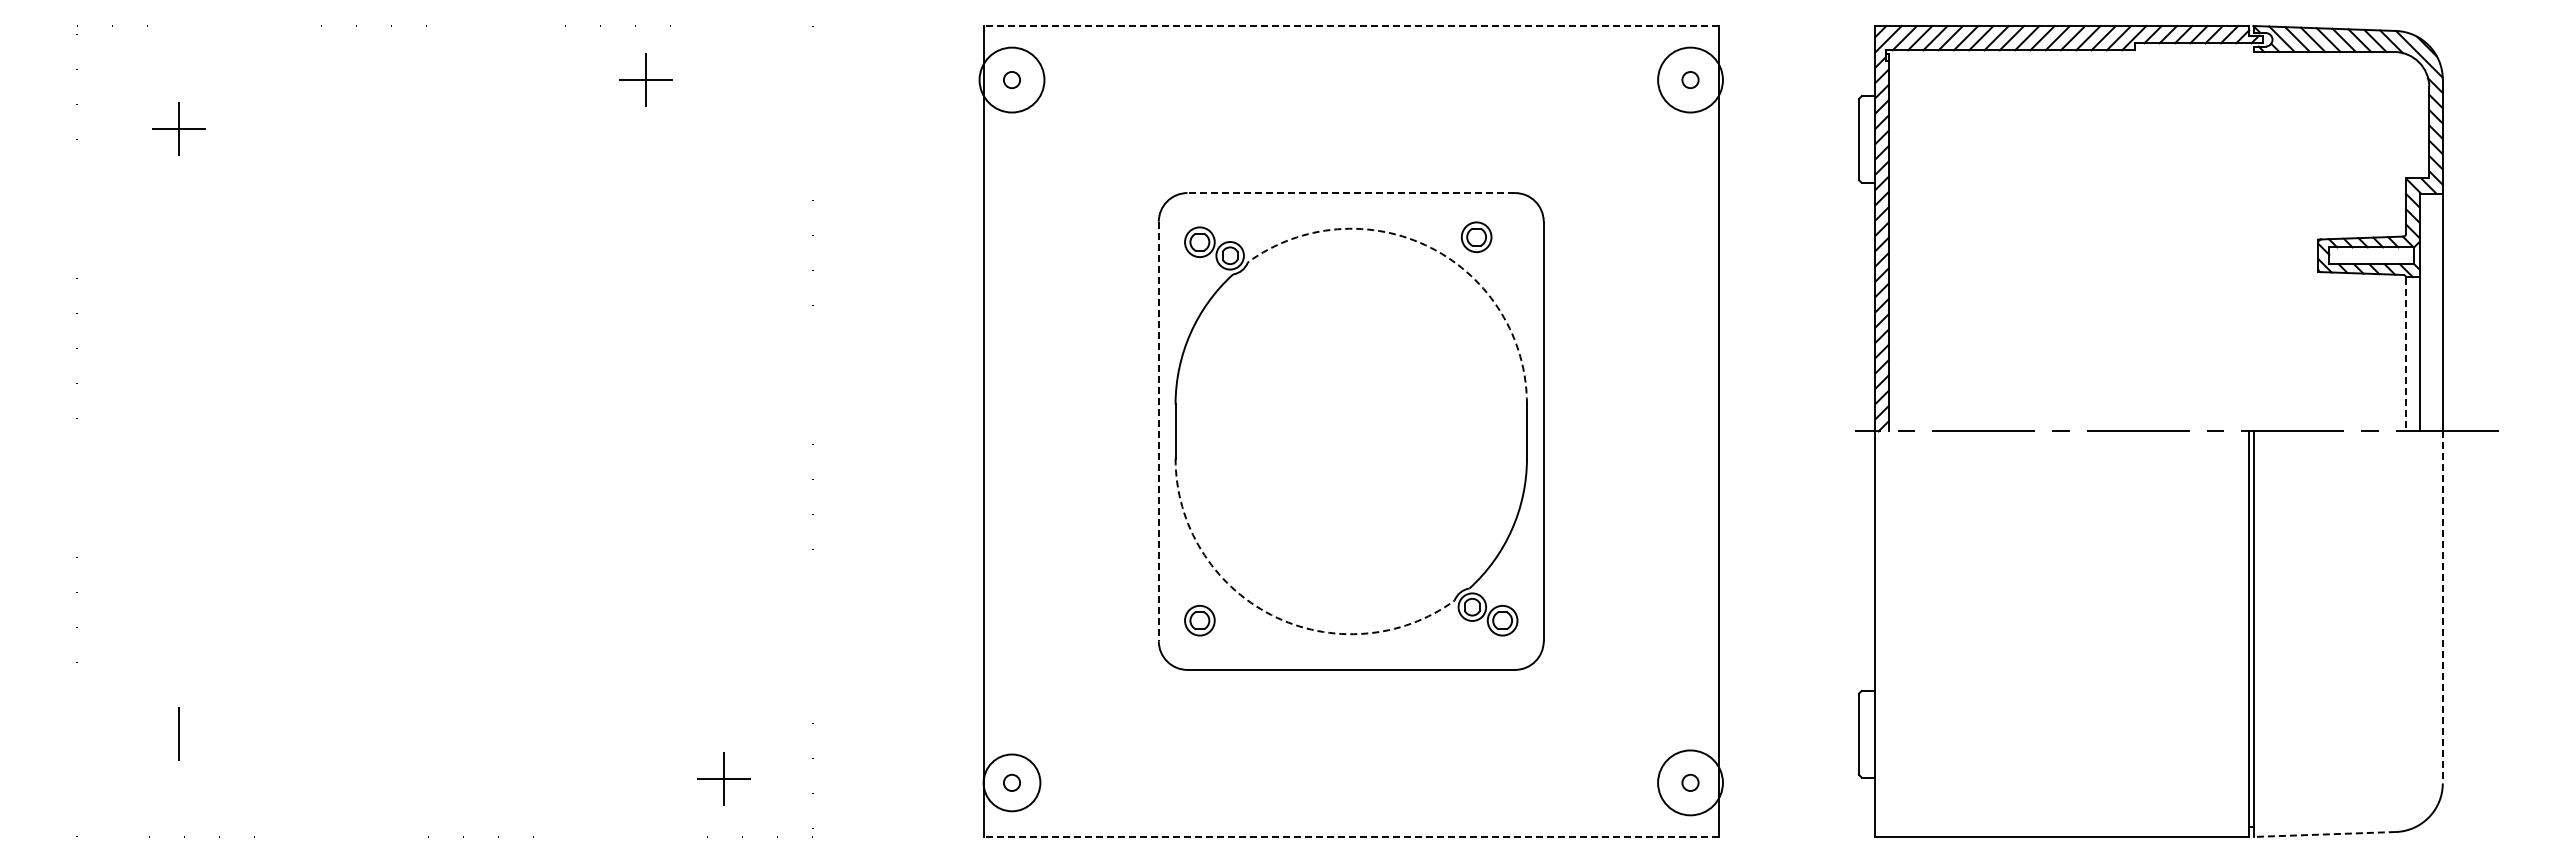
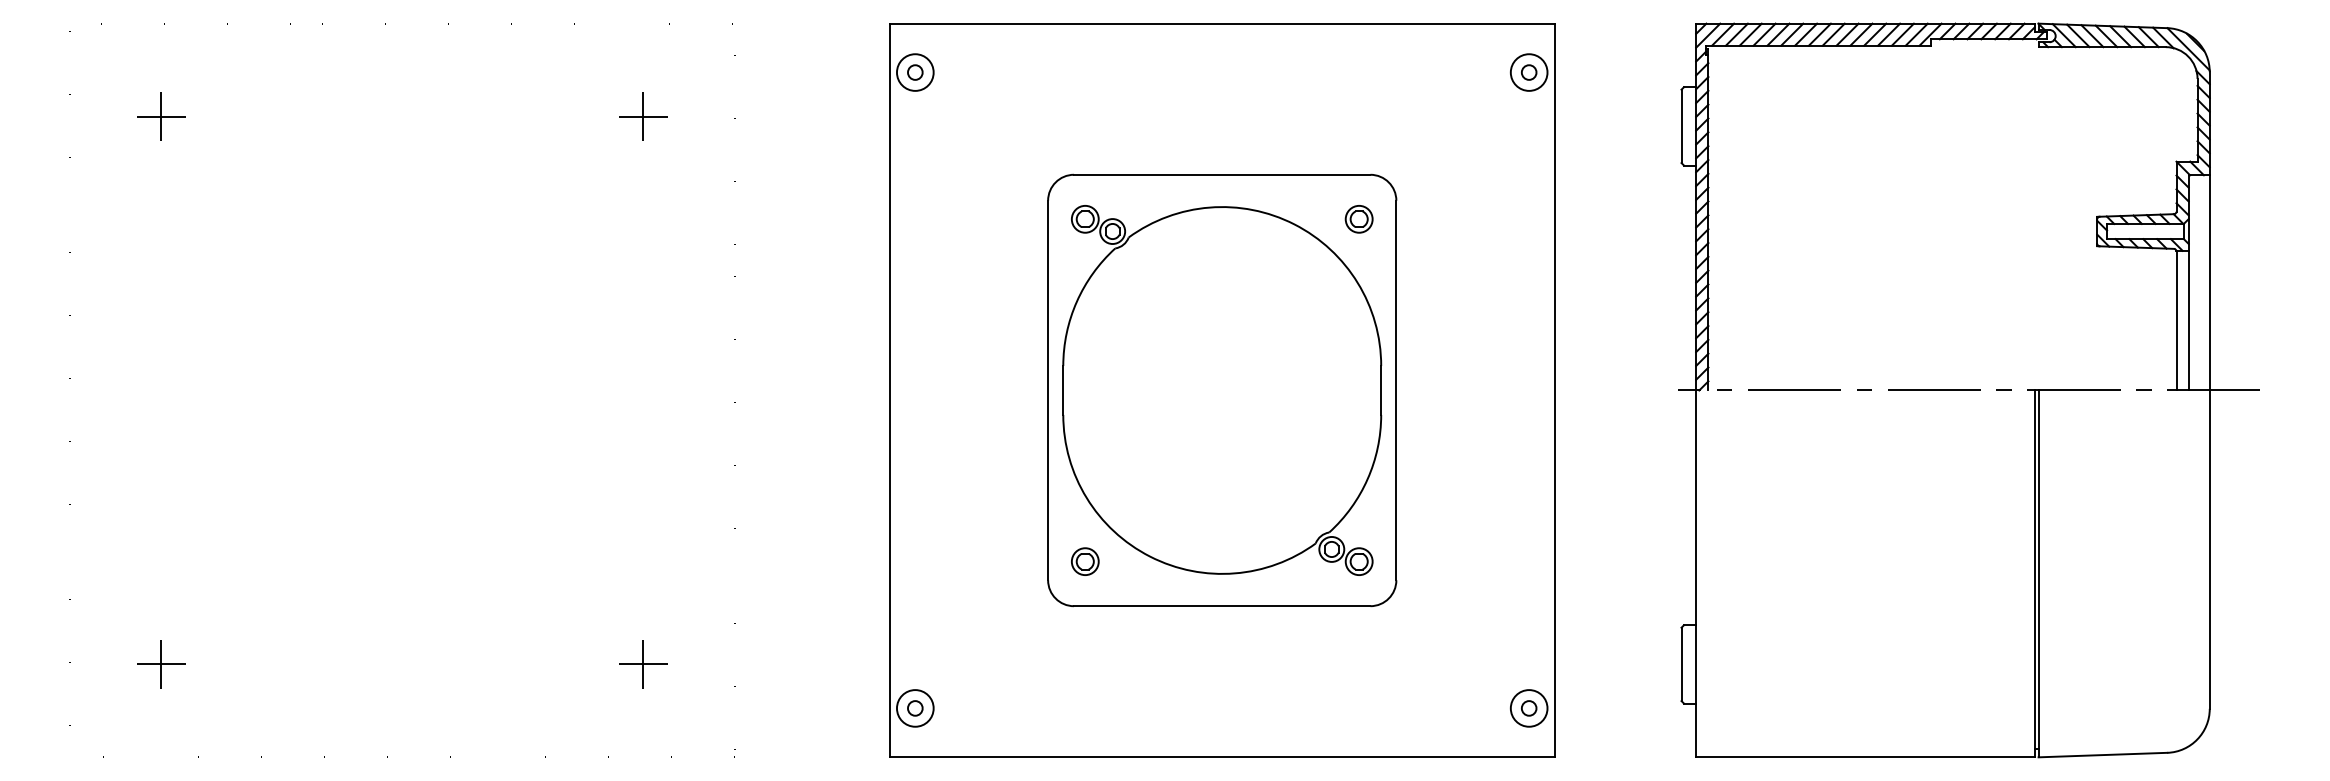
line: (1351, 26) -> (1222, 24), dashed -> solid
part: (645, 79) -> (642, 116), moved
circle: (1011, 79) -> (914, 72), size x0.62
circle: (1690, 79) -> (1529, 72), size x0.62
line: (1351, 193) -> (1222, 175), dashed -> solid
part: (1476, 236) -> (1359, 218), moved
arc: (1431, 247) -> (1294, 224), dashed -> solid
line: (2406, 354) -> (2176, 320), dashed -> solid
line: (1158, 431) -> (1047, 390), dashed -> solid
line: (2442, 607) -> (2209, 549), dashed -> solid
arc: (1271, 615) -> (1150, 556), dashed -> solid
line: (178, 734) -> (161, 664), added
part: (723, 778) -> (642, 663), moved
circle: (1011, 782) -> (914, 708), size x0.71
circle: (1690, 782) -> (1529, 708), size x0.62
line: (2324, 834) -> (2102, 755), dashed -> solid
line: (1351, 836) -> (1222, 756), dashed -> solid

